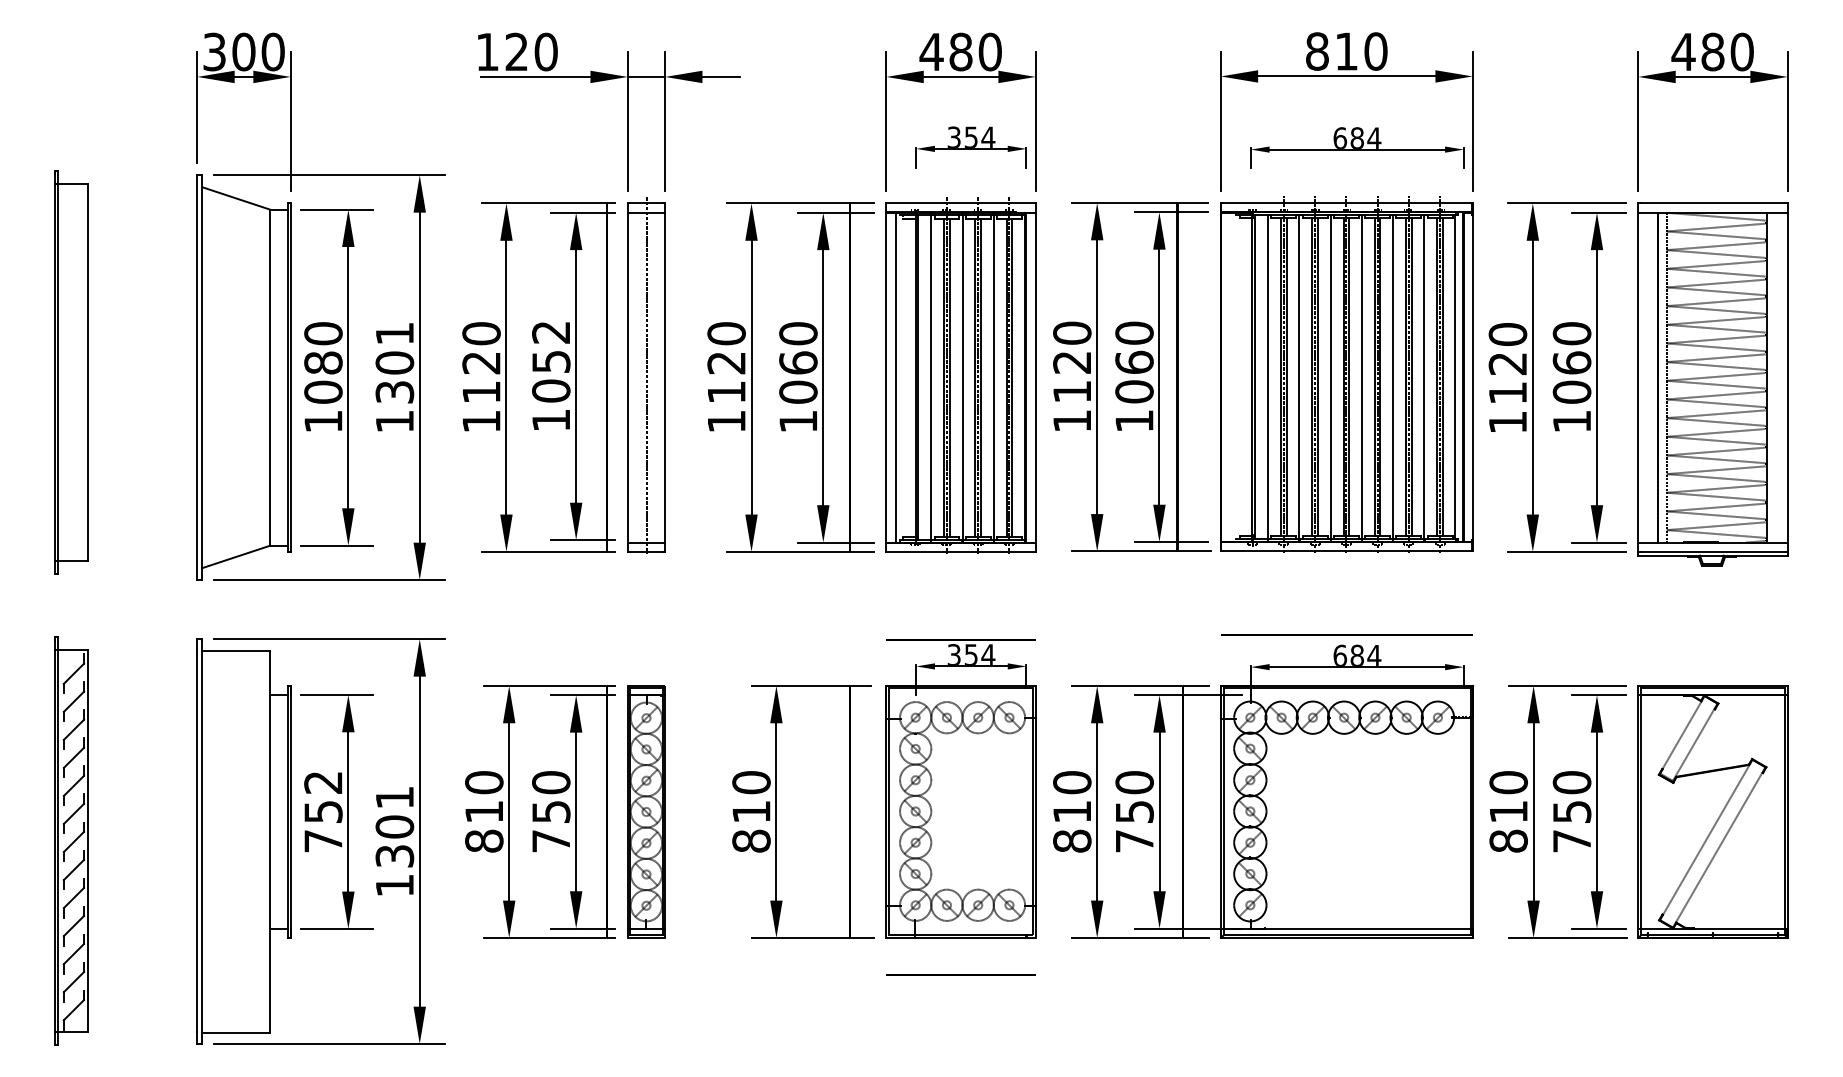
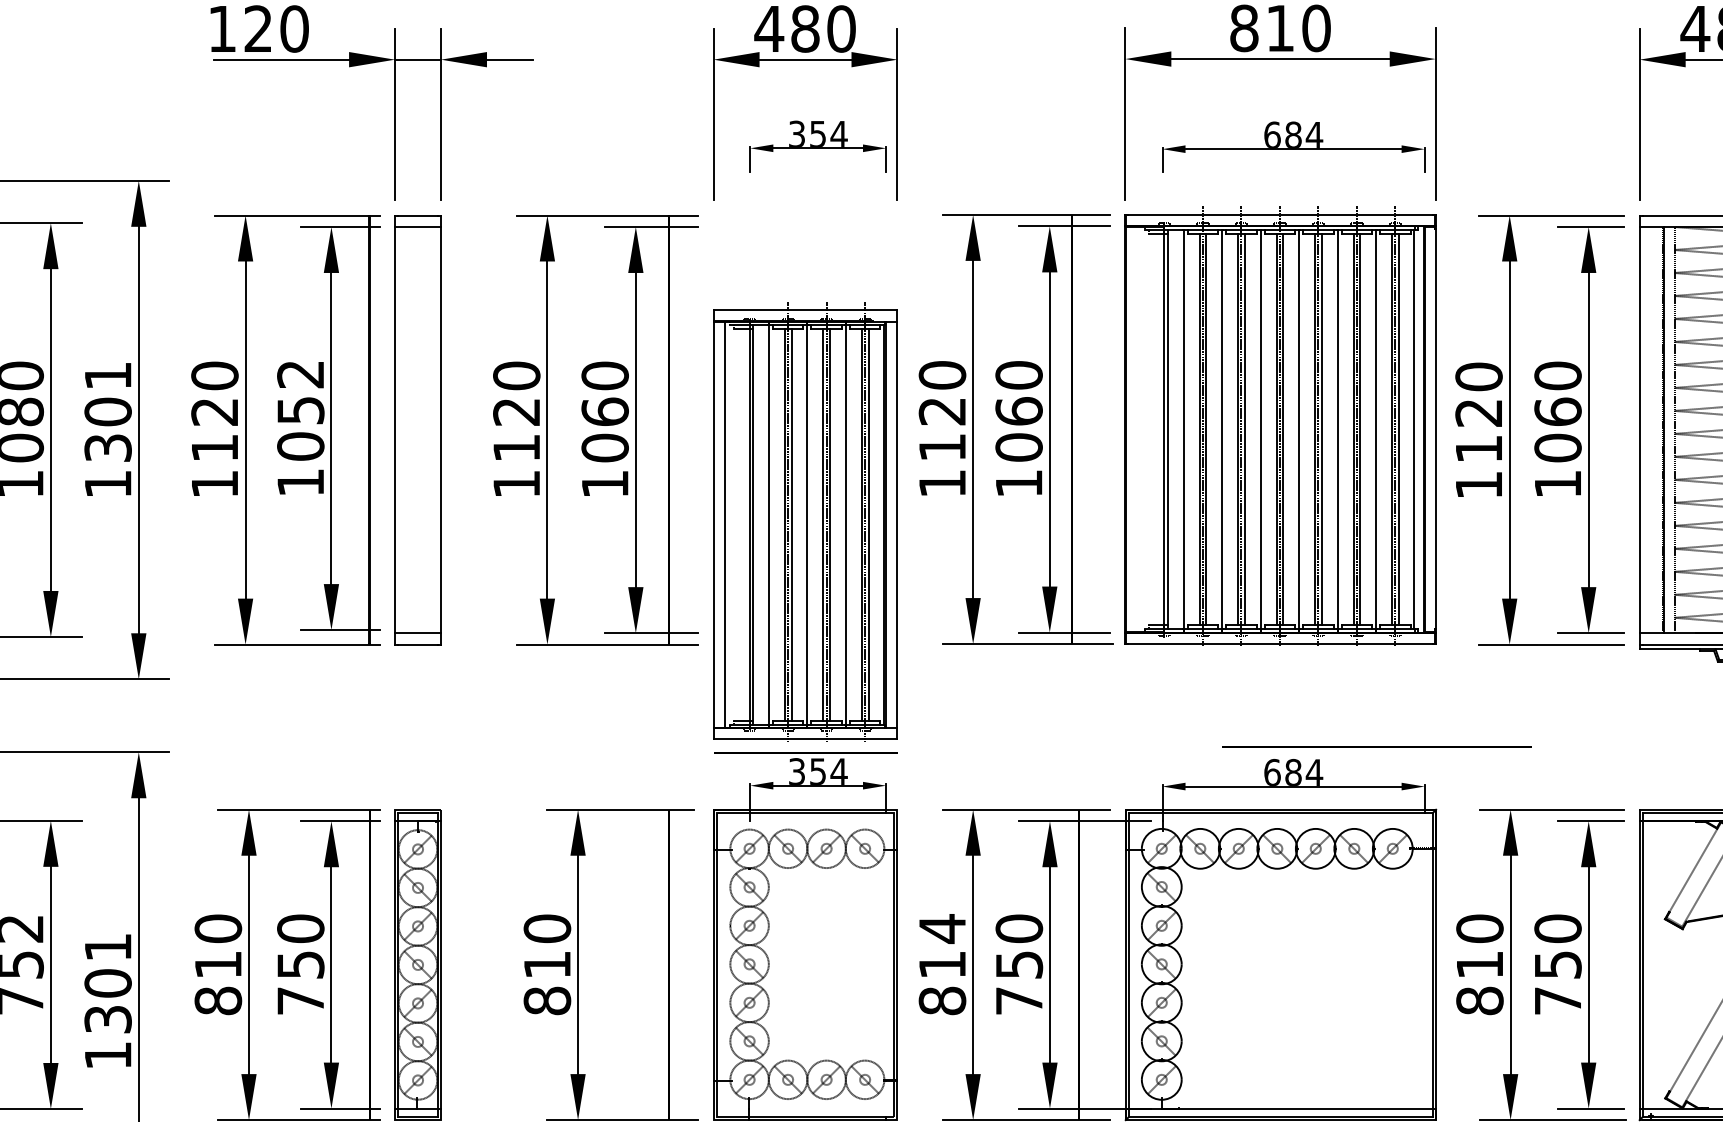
line: (647, 374) -> (419, 426), removed
part: (960, 375) -> (804, 522), moved
line: (1346, 634) -> (1376, 746), moved
text: (1072, 782) -> (942, 928), 810 -> 814

